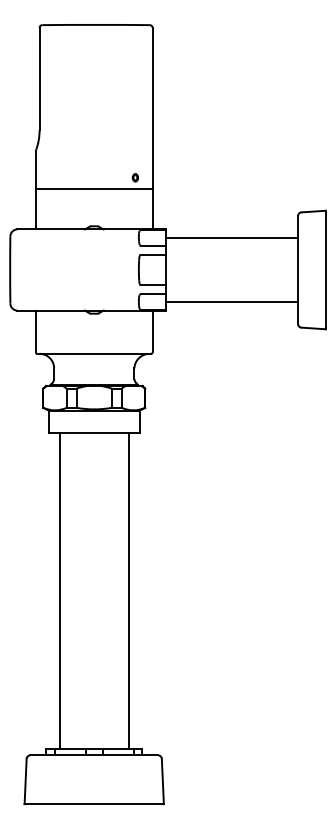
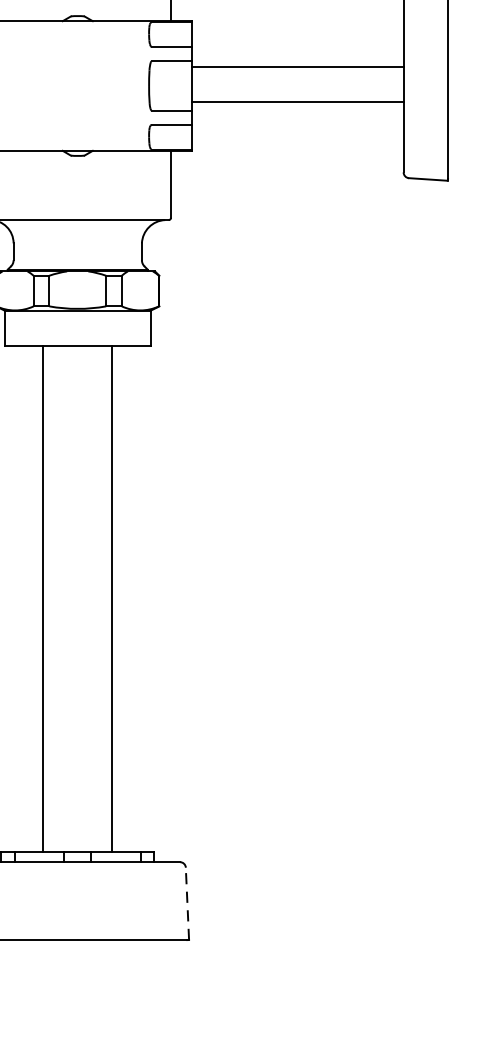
line: (232, 238) -> (298, 67), moved
line: (232, 301) -> (298, 101), moved
line: (59, 590) -> (42, 598), moved
line: (128, 590) -> (111, 598), moved
line: (162, 781) -> (186, 903), solid -> dashed

